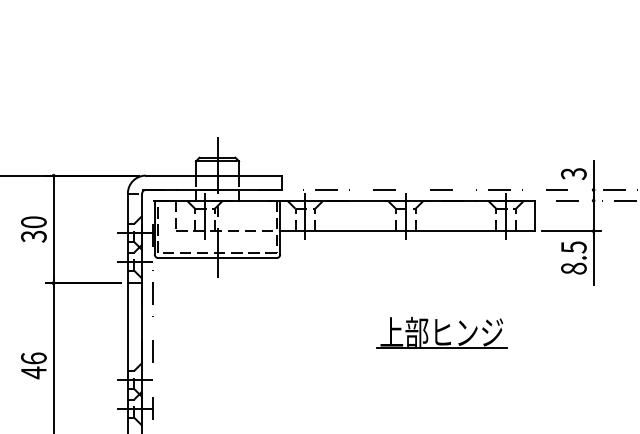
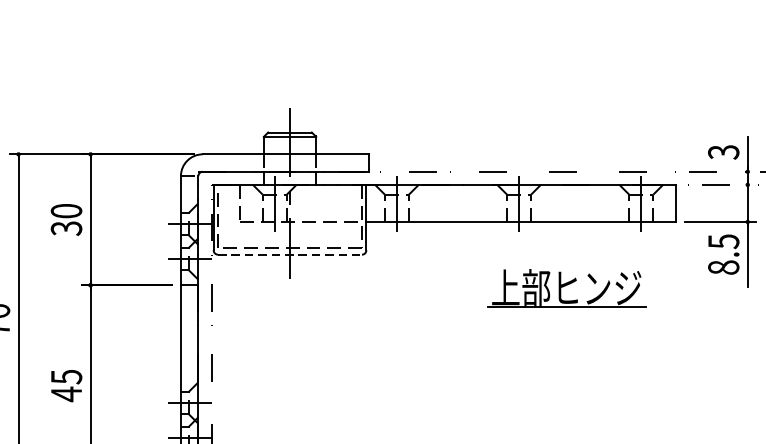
line: (218, 258) -> (291, 255), solid -> dashed
part: (441, 332) -> (566, 288), moved
text: (33, 358) -> (66, 376), 46 -> 45

